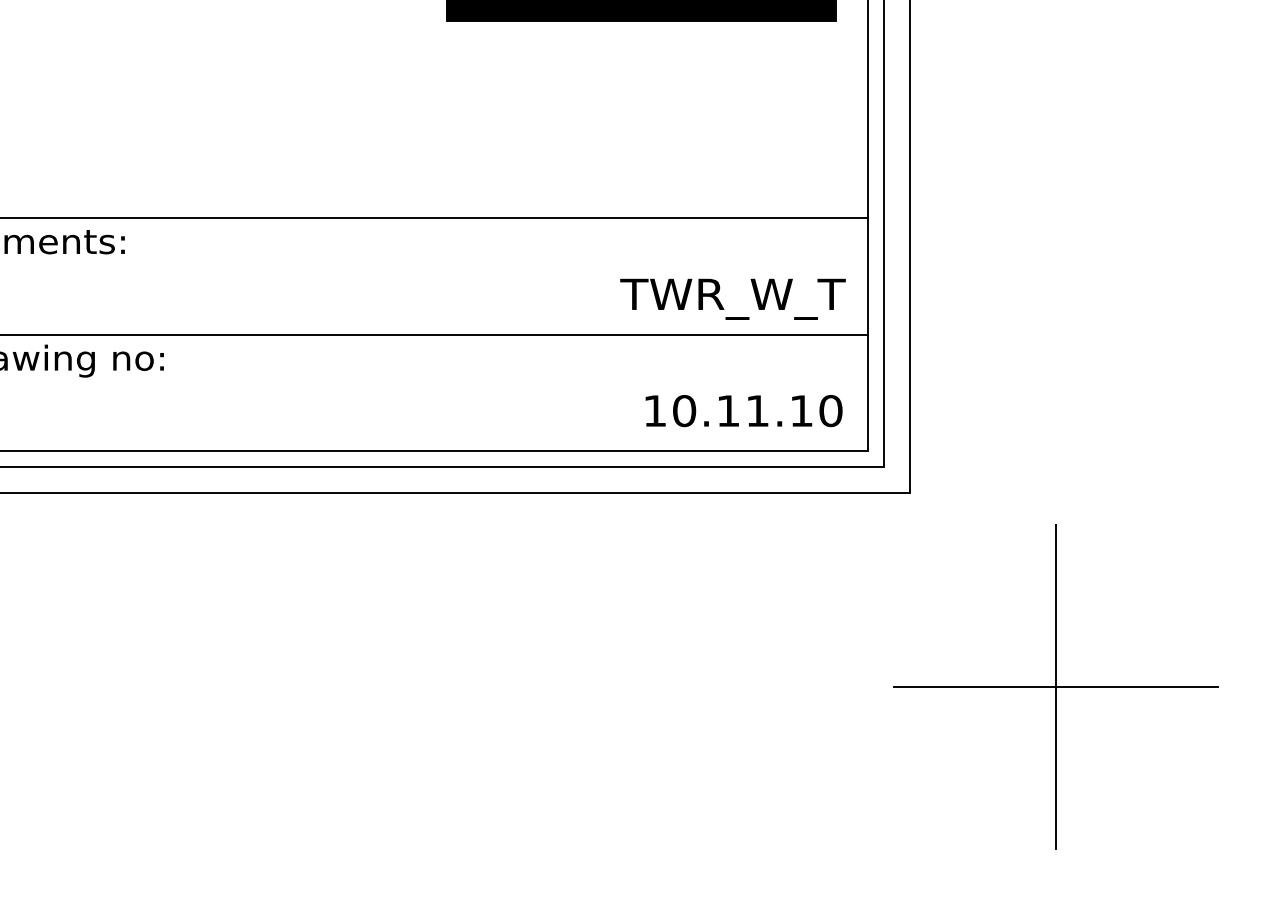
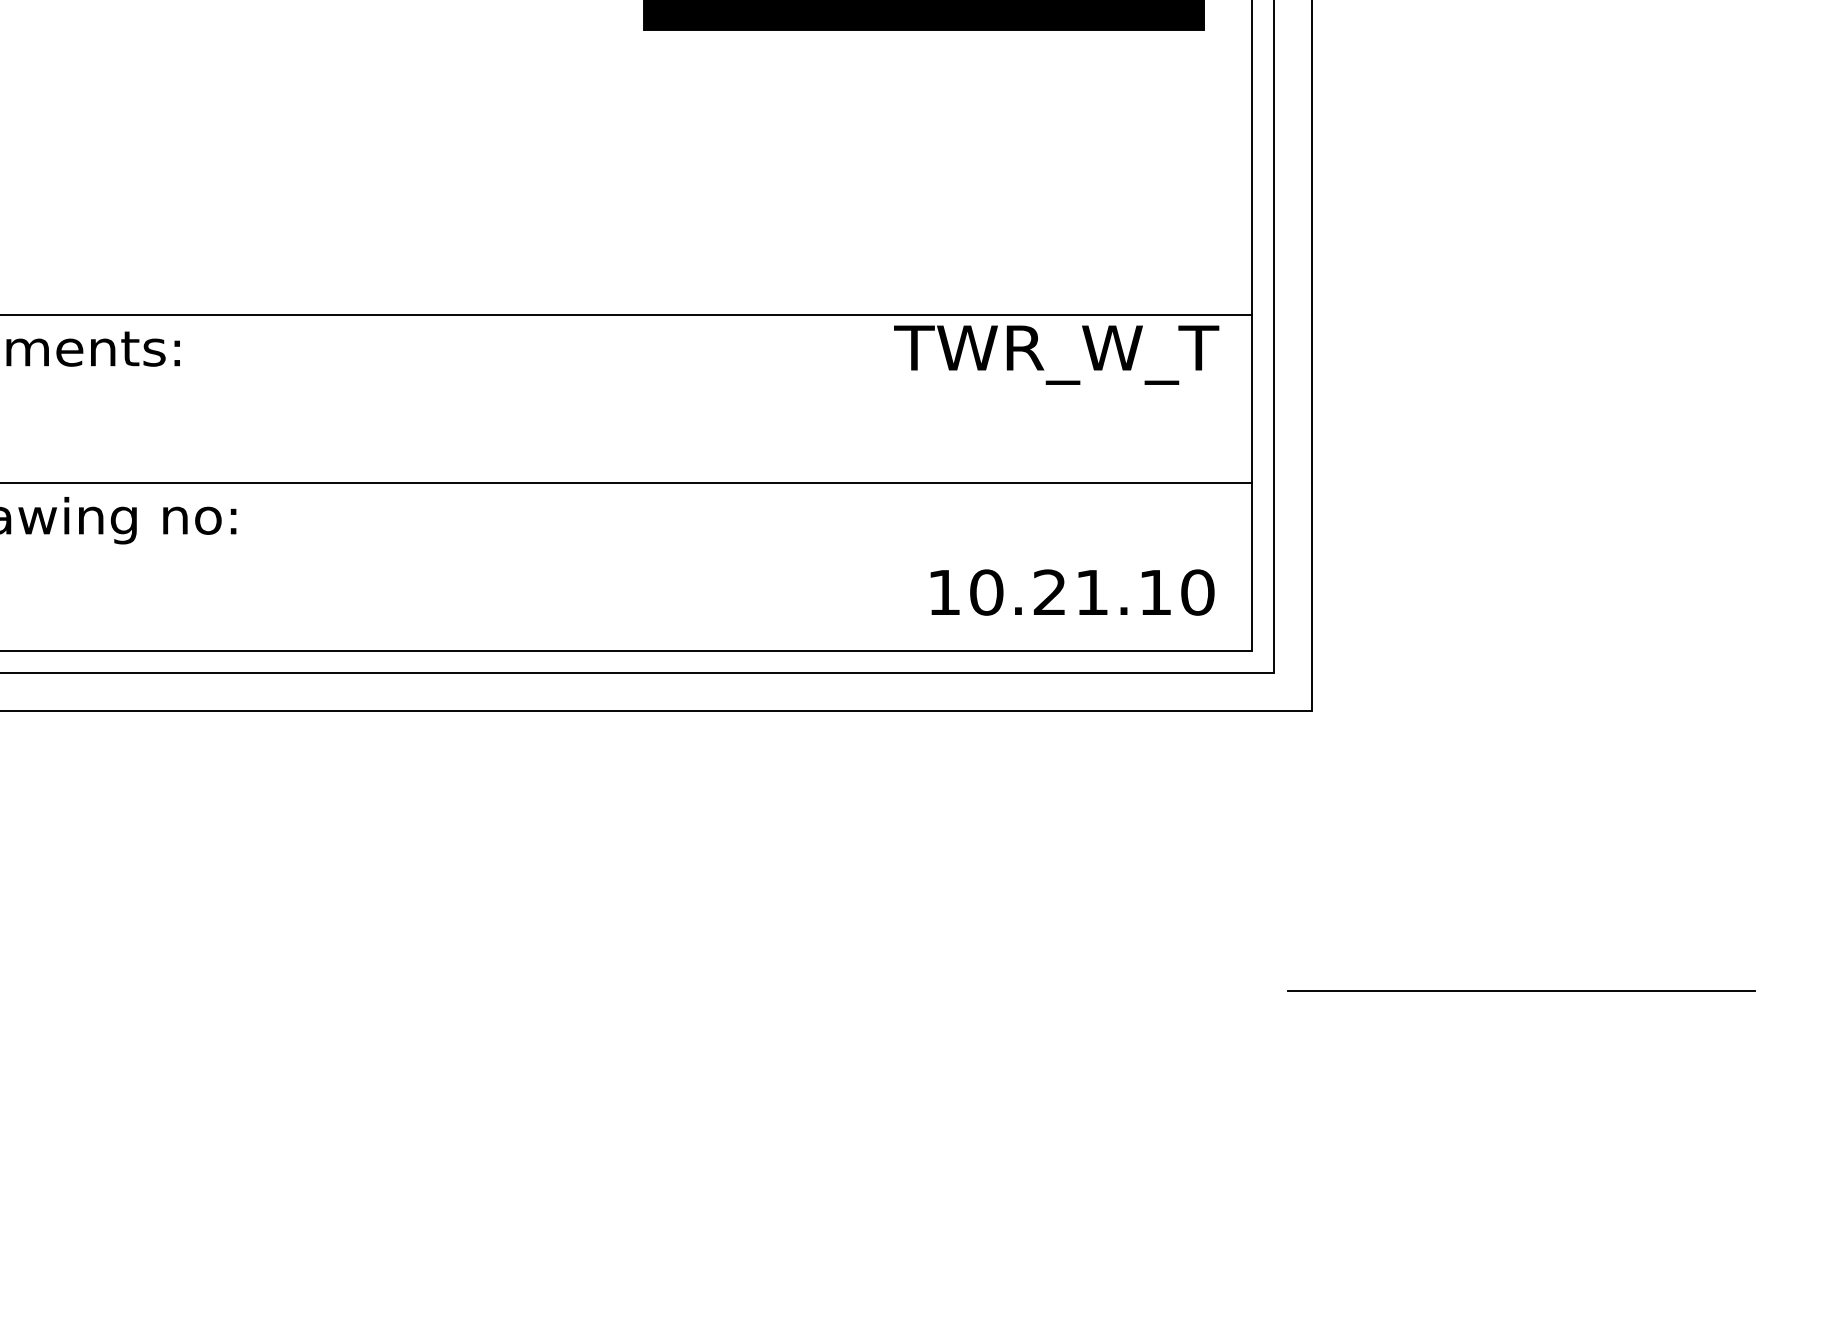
text: (732, 298) -> (1055, 353), moved
text: (727, 410) -> (1048, 591), 10.11.10 -> 10.21.10
line: (1055, 687) -> (1521, 991), removed

